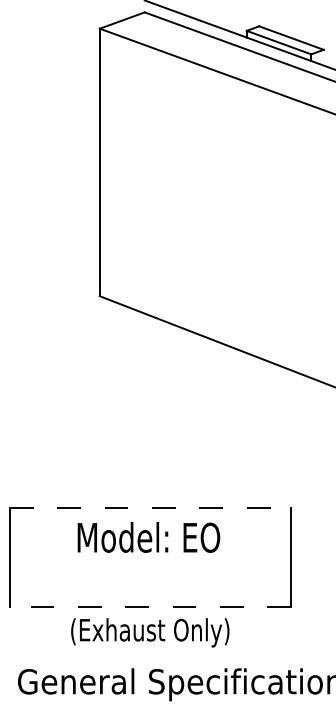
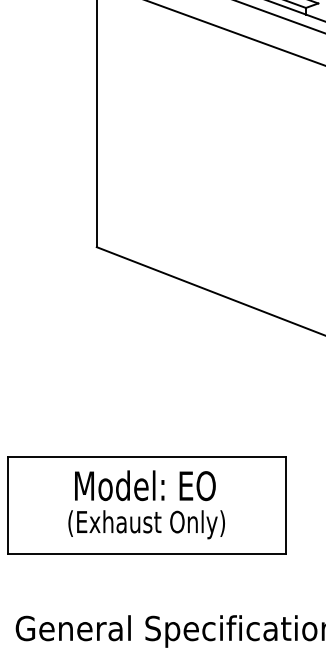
line: (150, 508) -> (146, 457), dashed -> solid
line: (150, 606) -> (146, 554), dashed -> solid
text: (150, 632) -> (146, 524), moved

